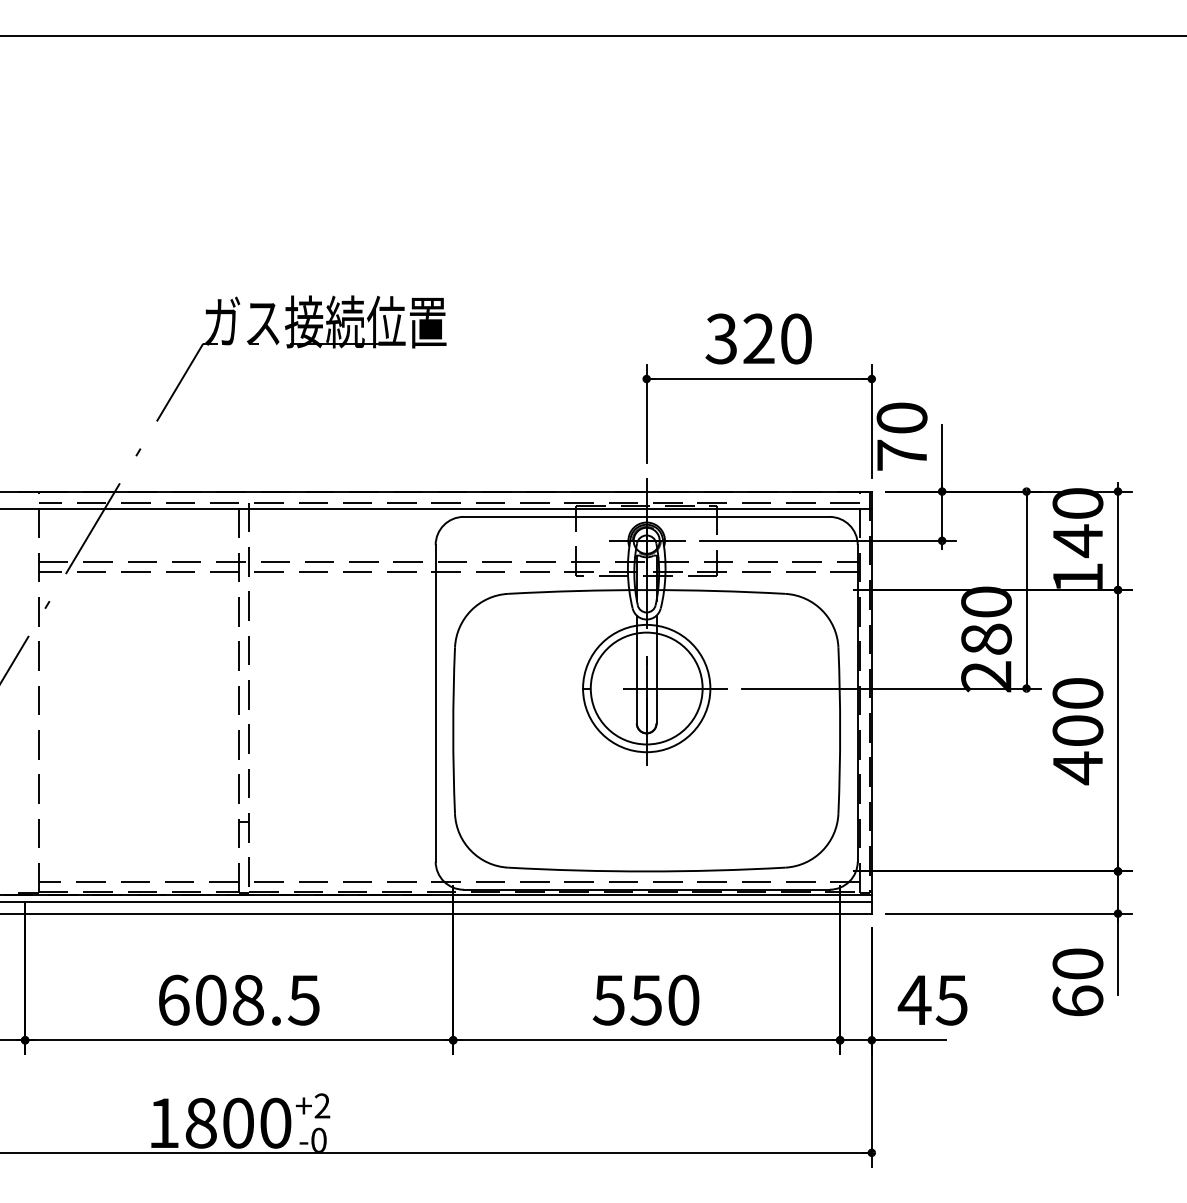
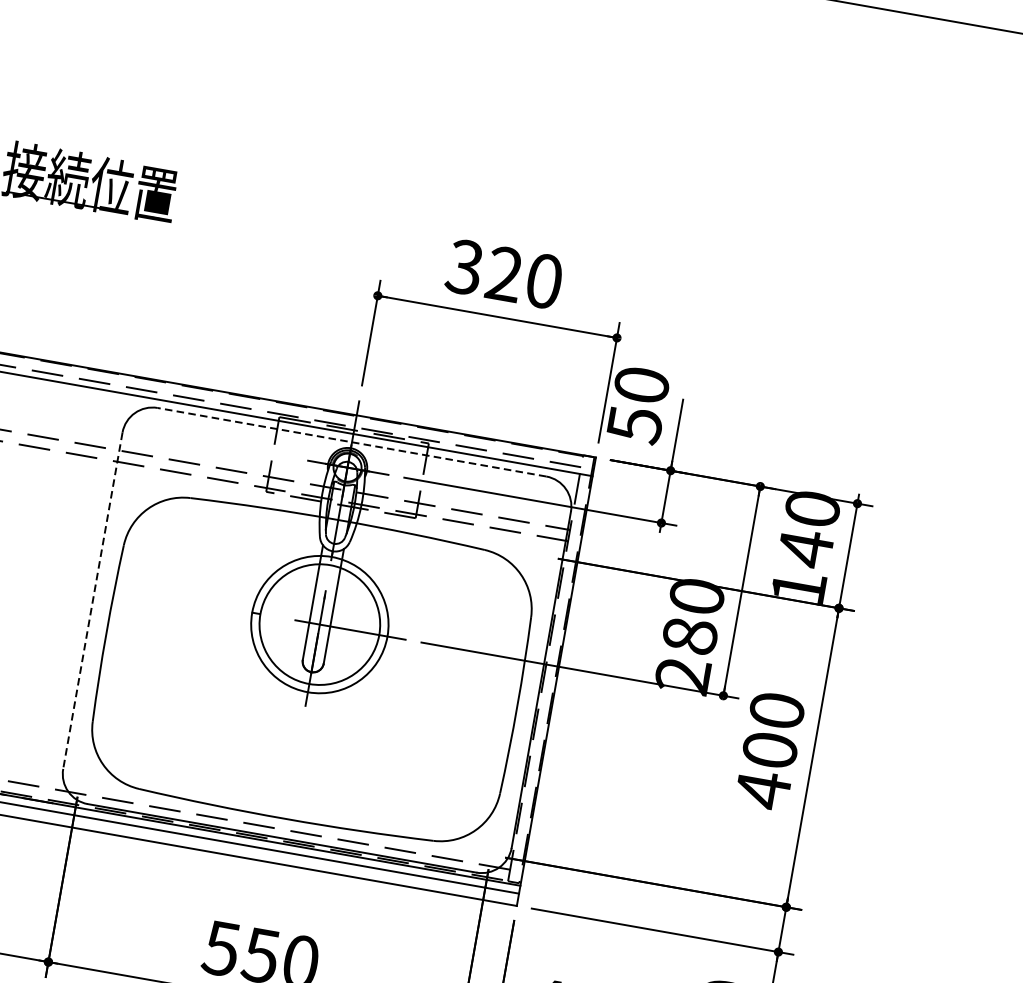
text: (902, 455) -> (635, 424), 70 -> 50
line: (646, 516) -> (351, 441), solid -> dashed
line: (435, 703) -> (92, 600), solid -> dashed

